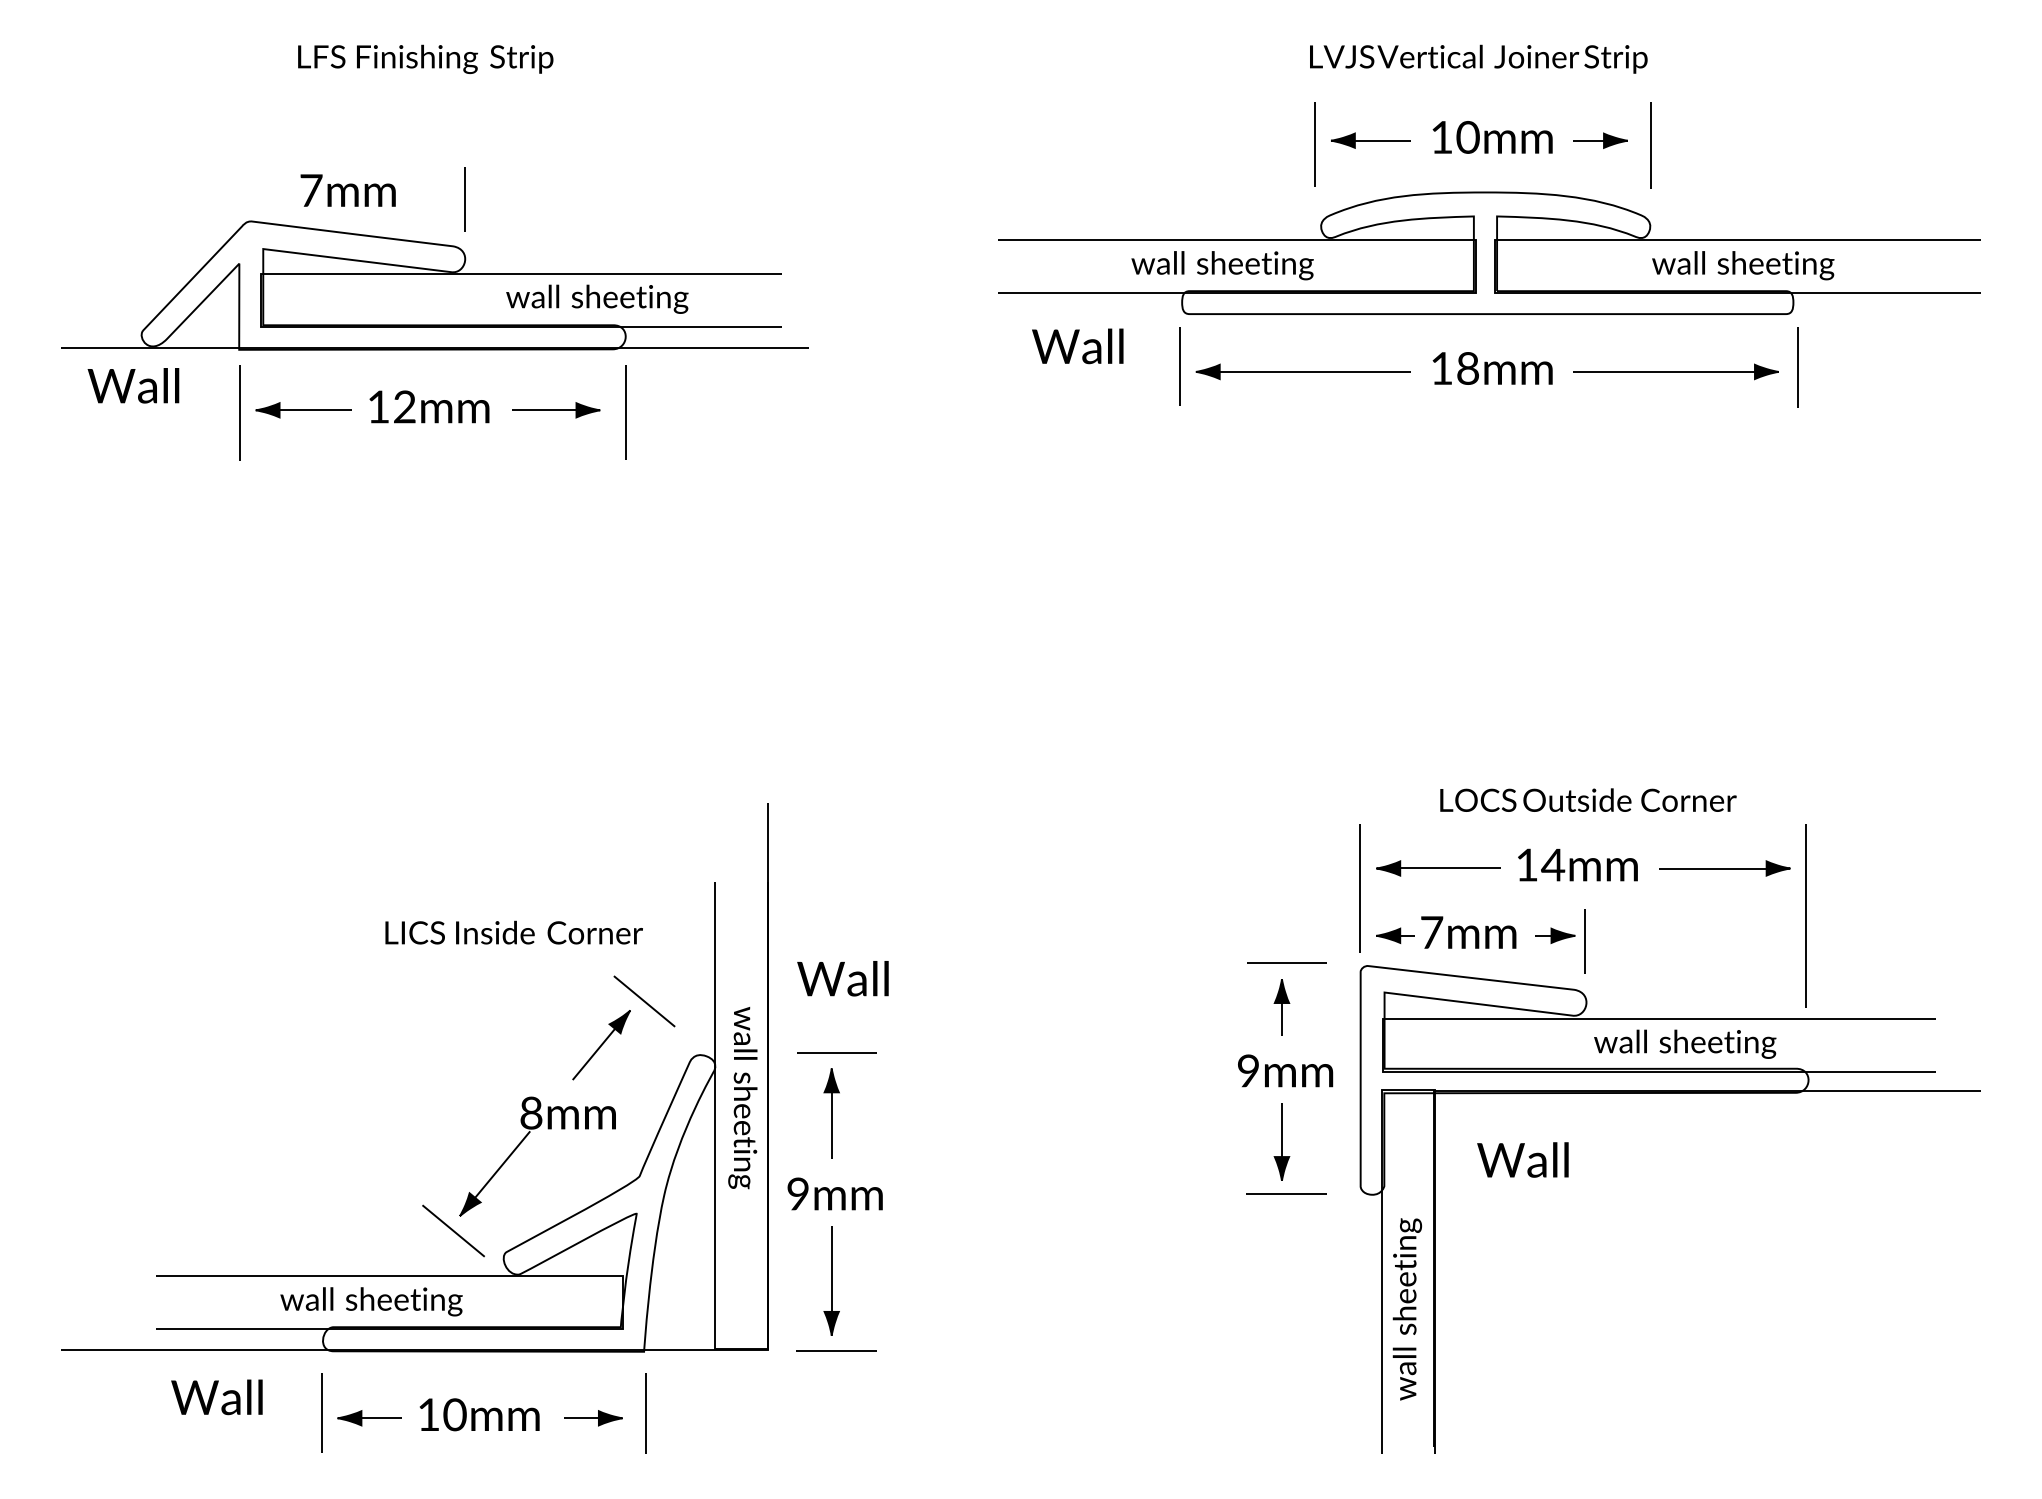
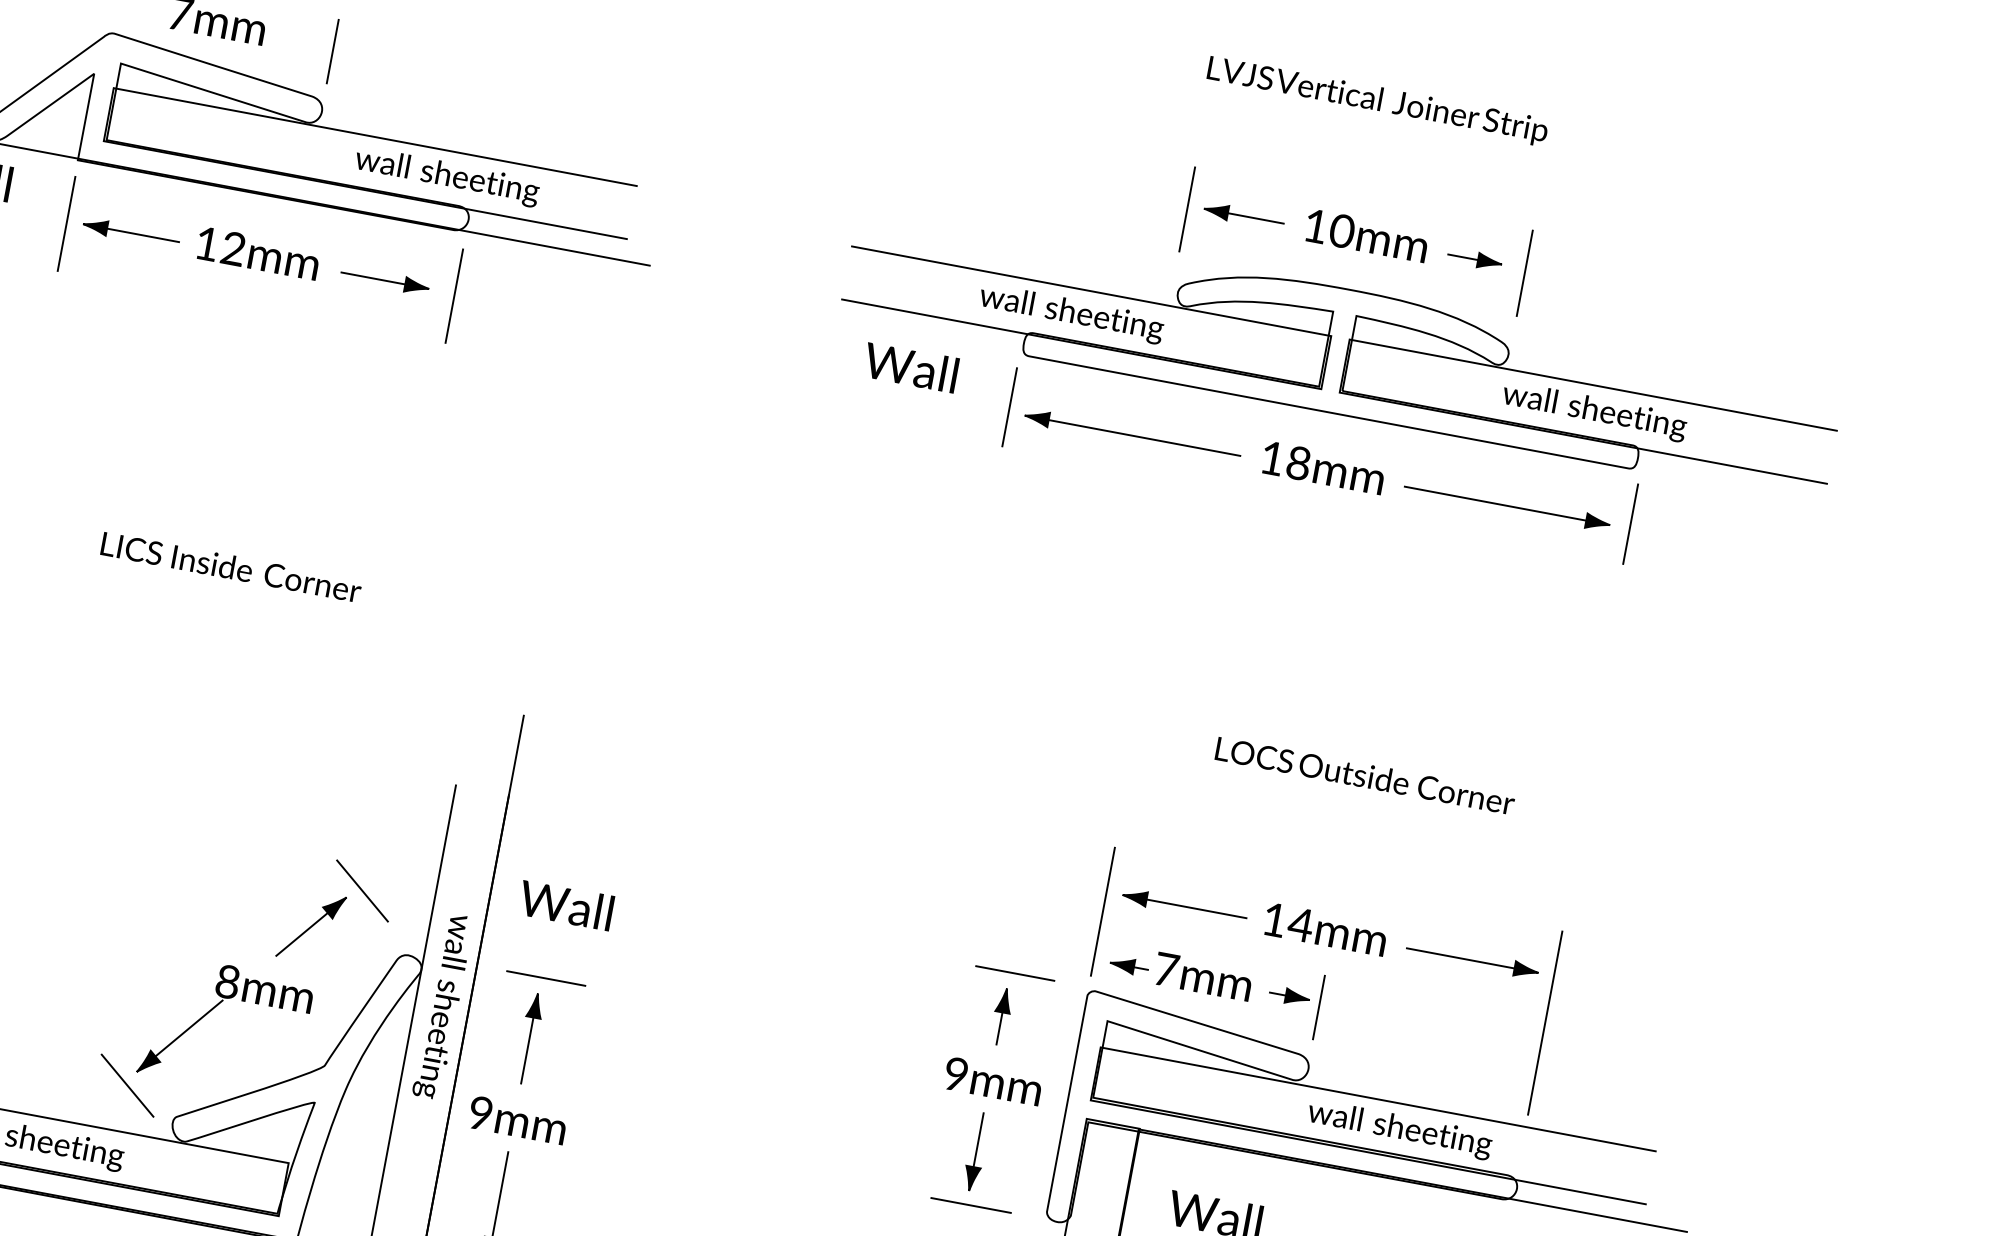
part: (1489, 254) -> (1341, 352), moved
text: (1588, 799) -> (1365, 775), moved
text: (513, 932) -> (230, 566), moved

